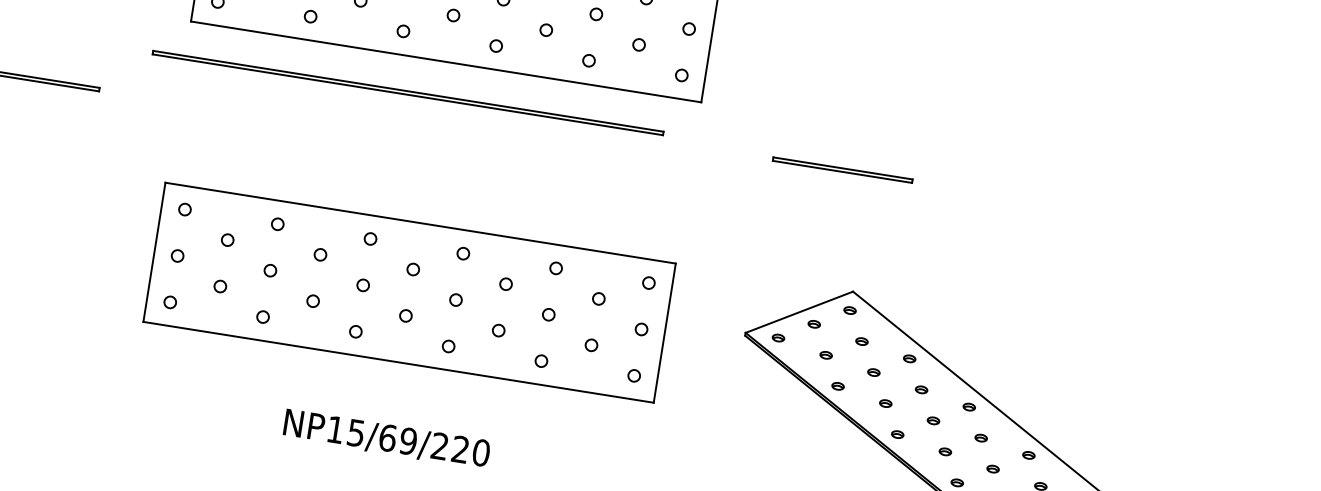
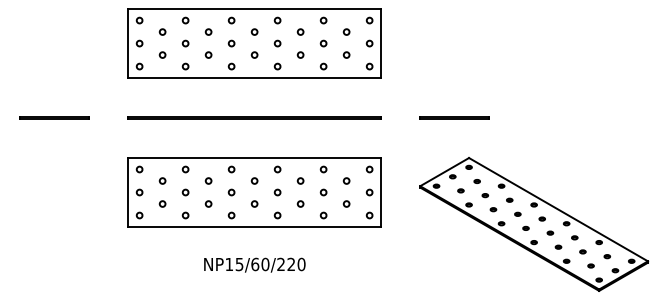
line: (408, 91) -> (254, 117), moved
line: (842, 168) -> (454, 117), moved
text: (408, 441) -> (265, 264), NP15/69/220 -> NP15/60/220

